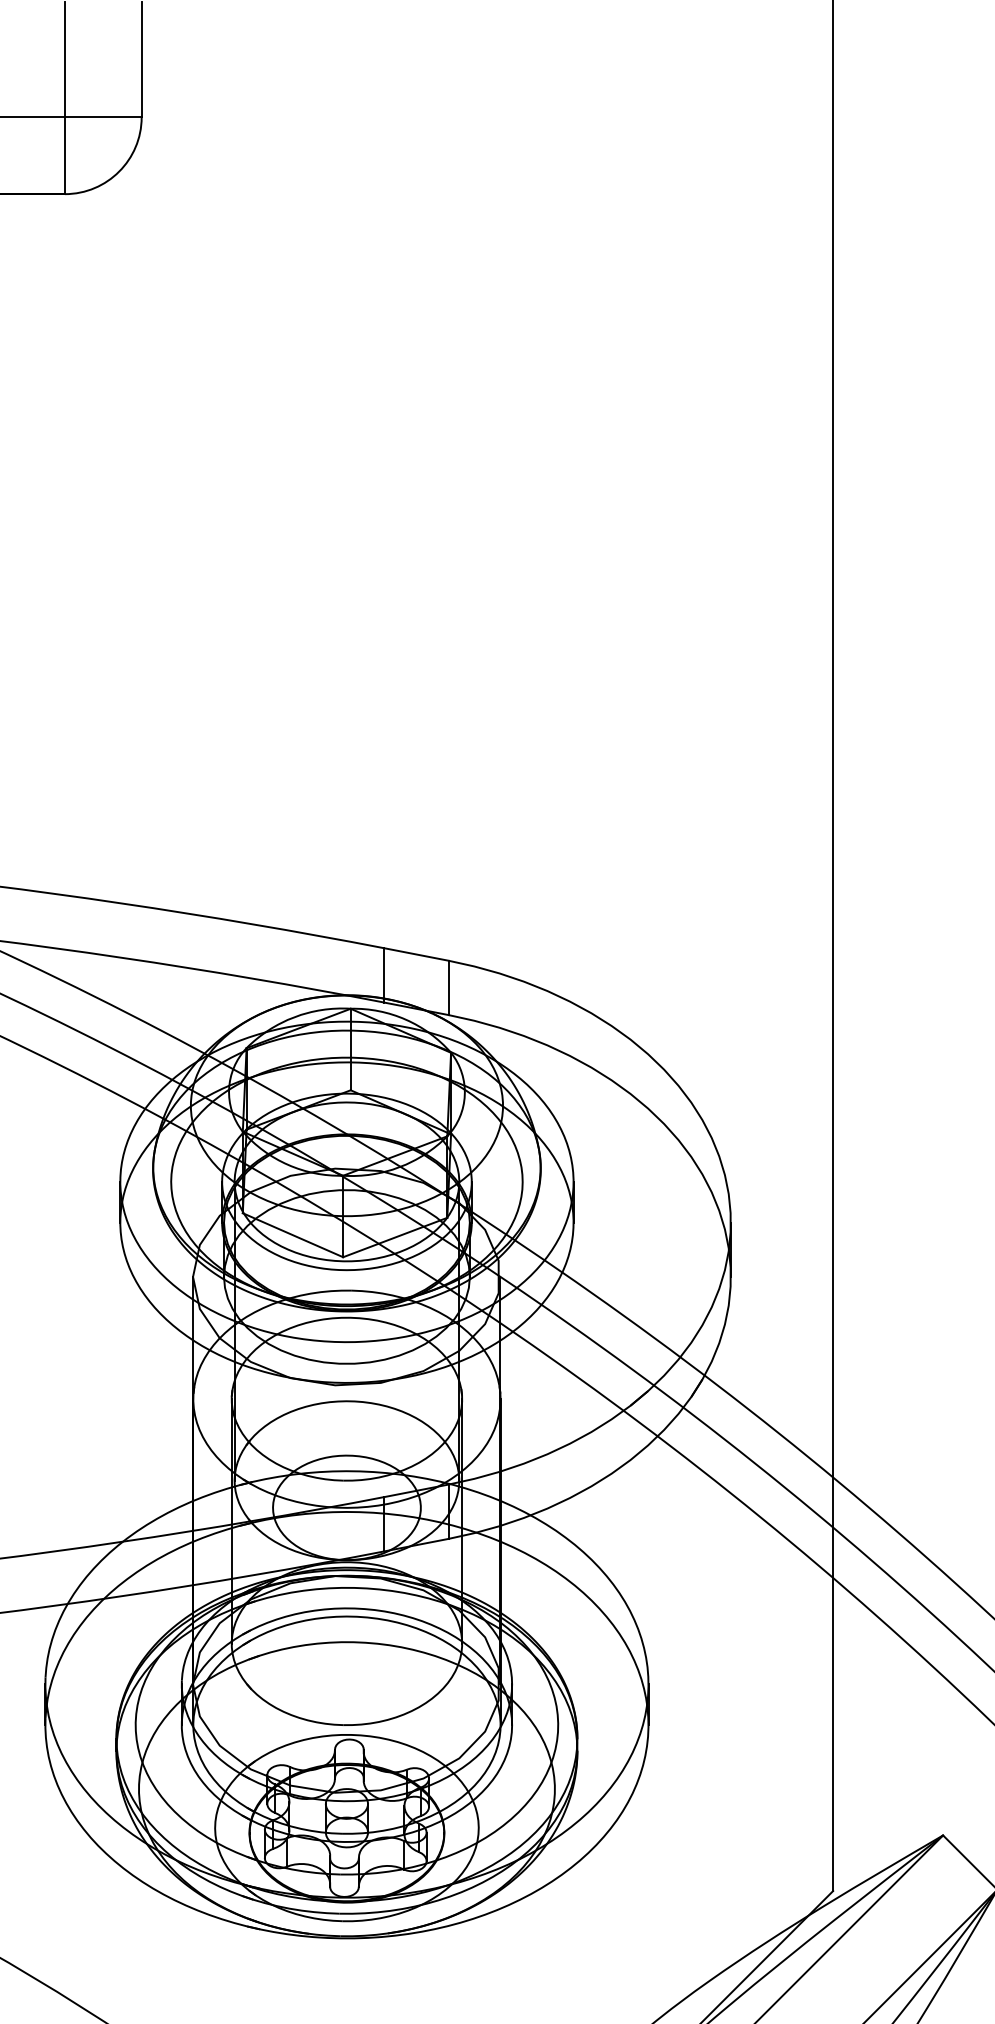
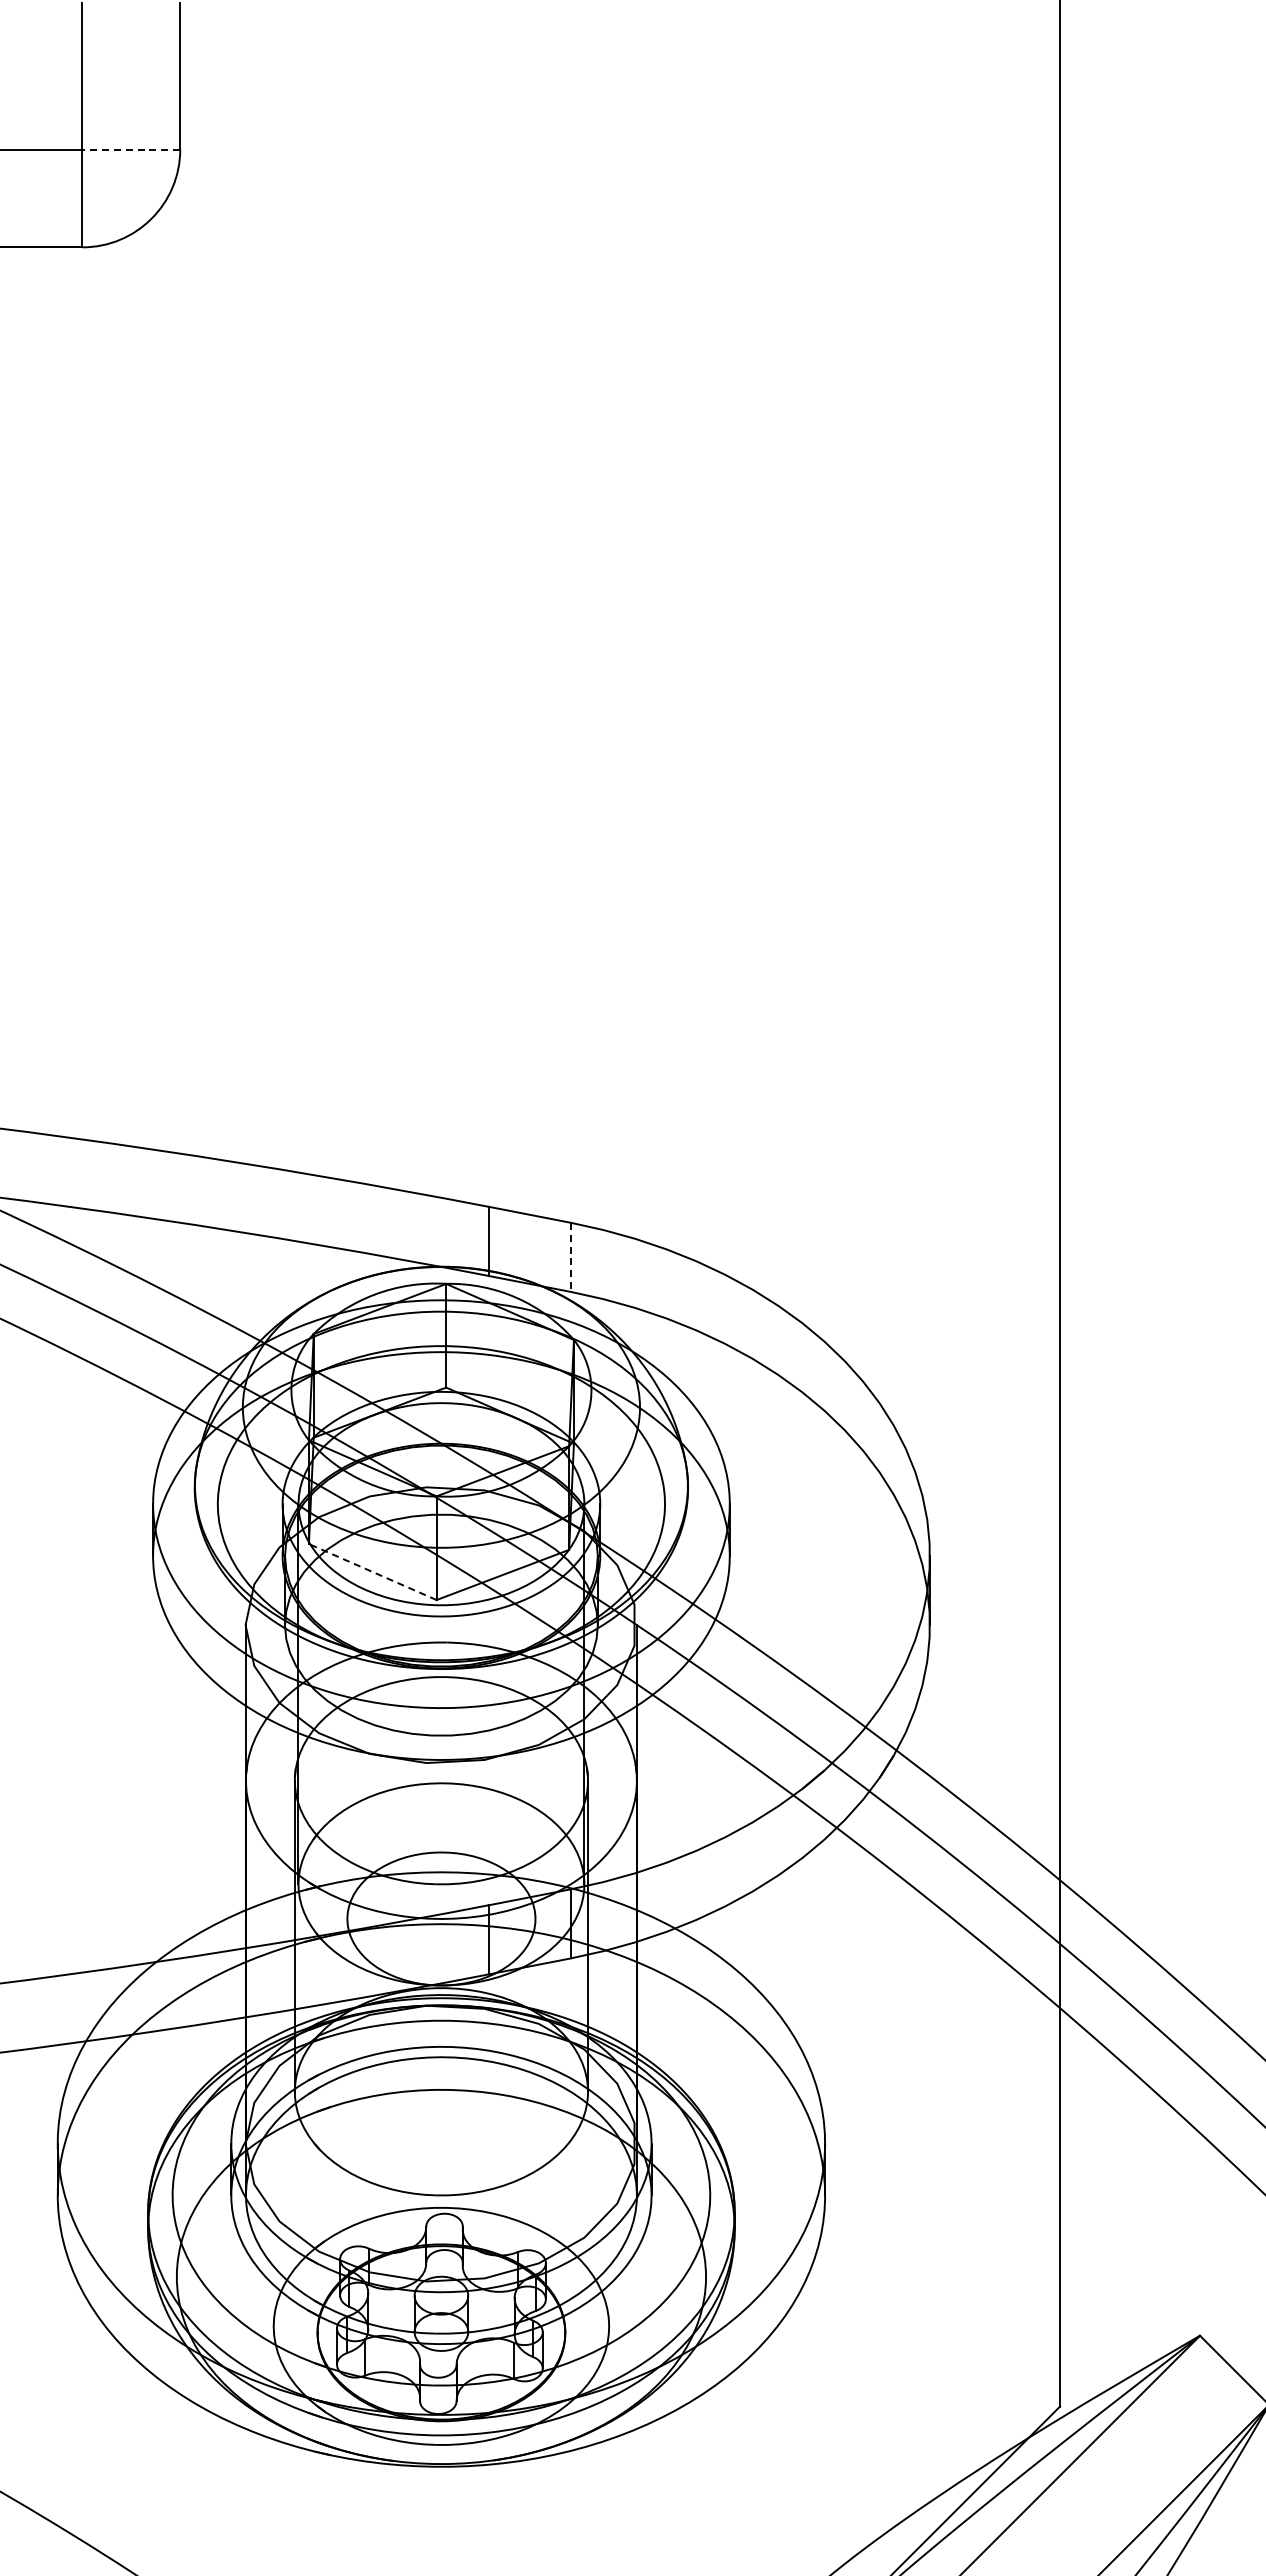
line: (103, 117) -> (131, 149), solid -> dashed
line: (448, 988) -> (570, 1257), solid -> dashed
line: (292, 1235) -> (372, 1572), solid -> dashed

